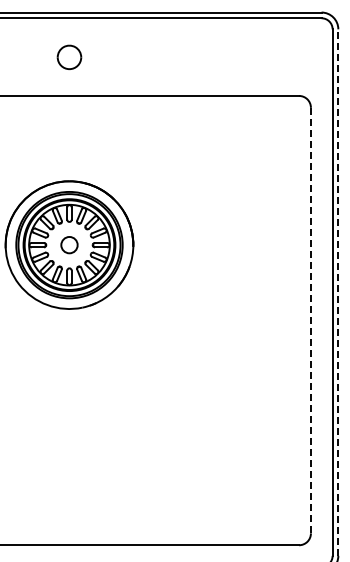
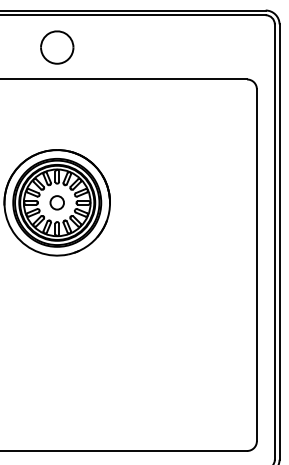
part: (69, 57) -> (57, 47), size x1.67
line: (338, 292) -> (279, 242), dashed -> solid
line: (310, 320) -> (256, 265), dashed -> solid

